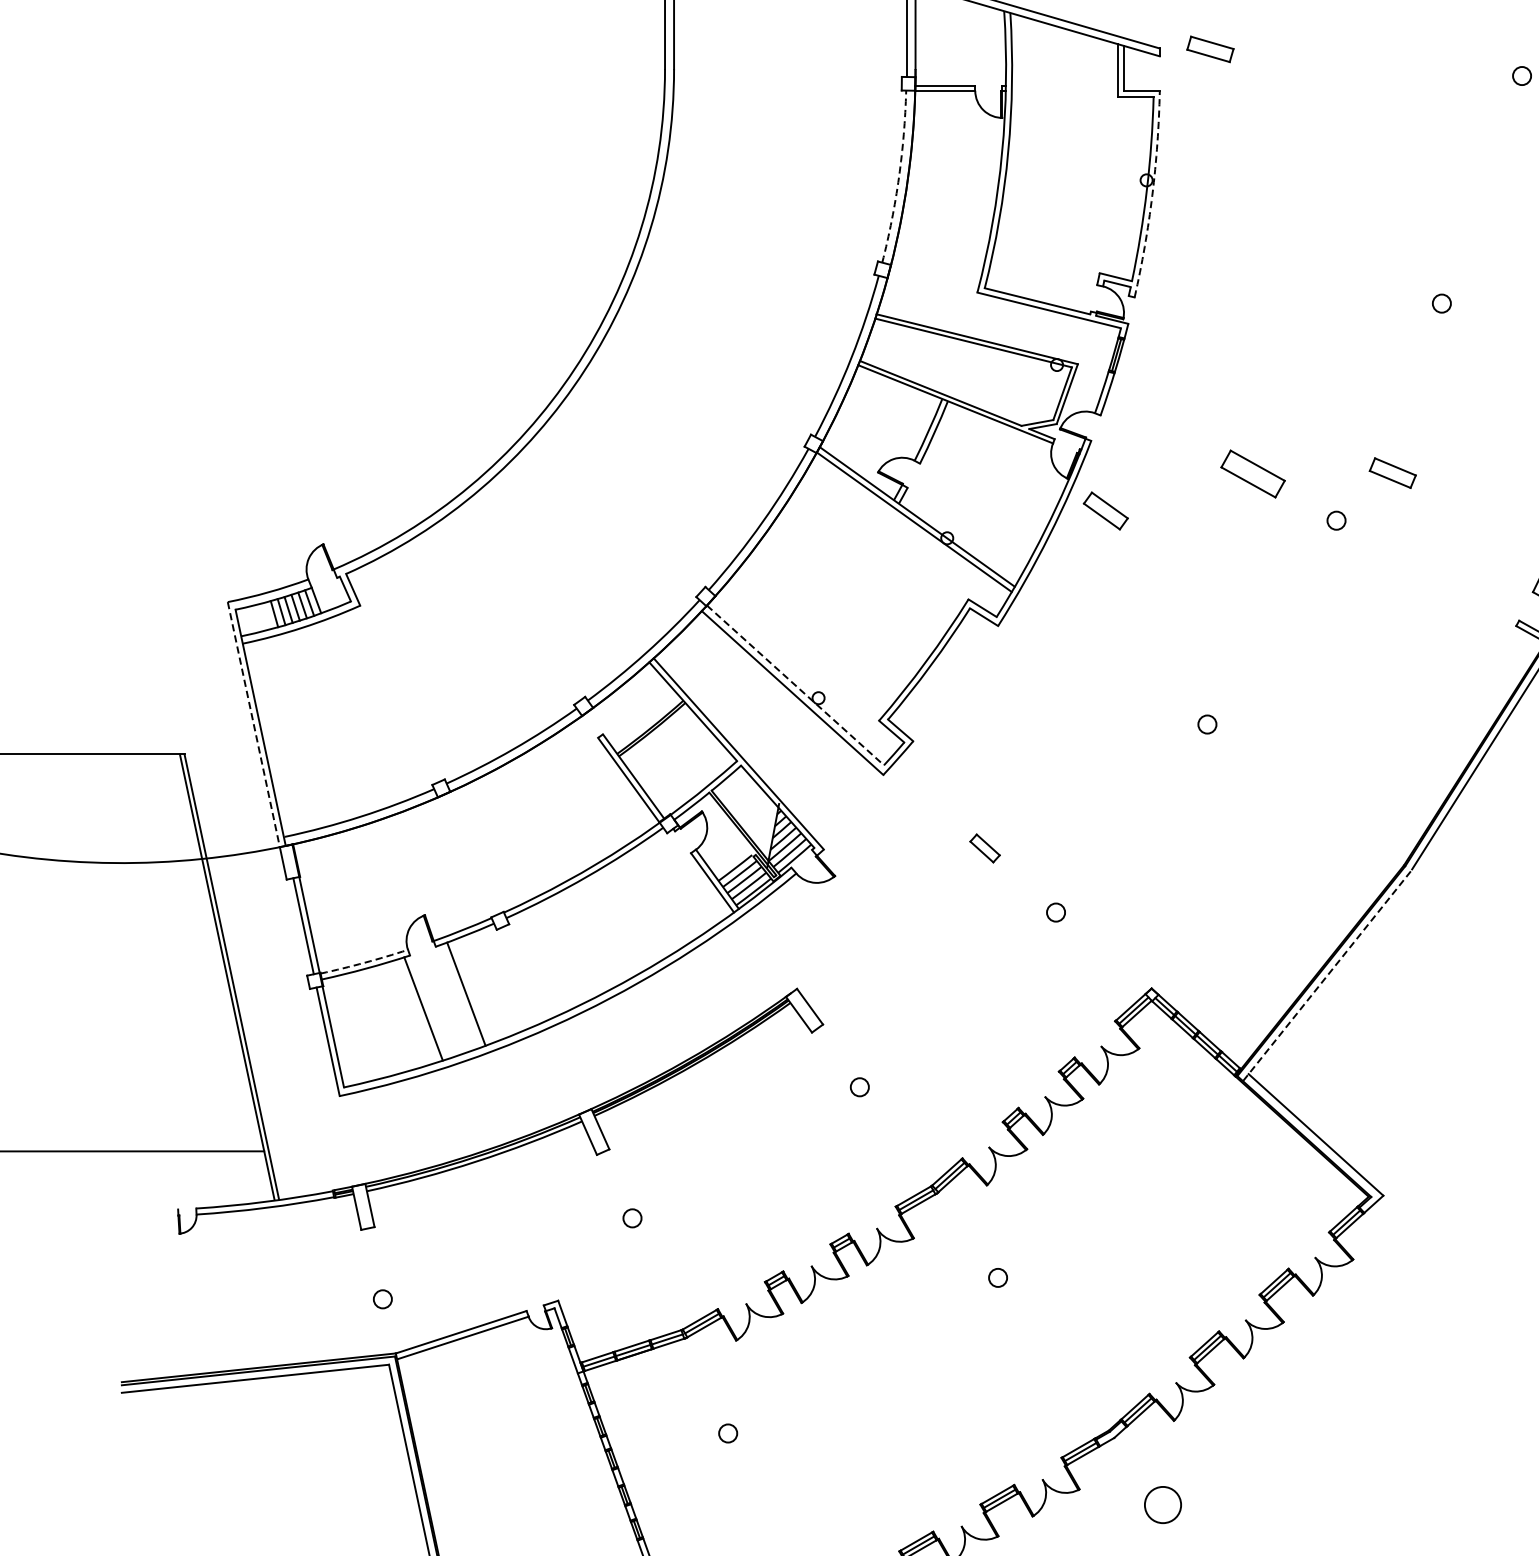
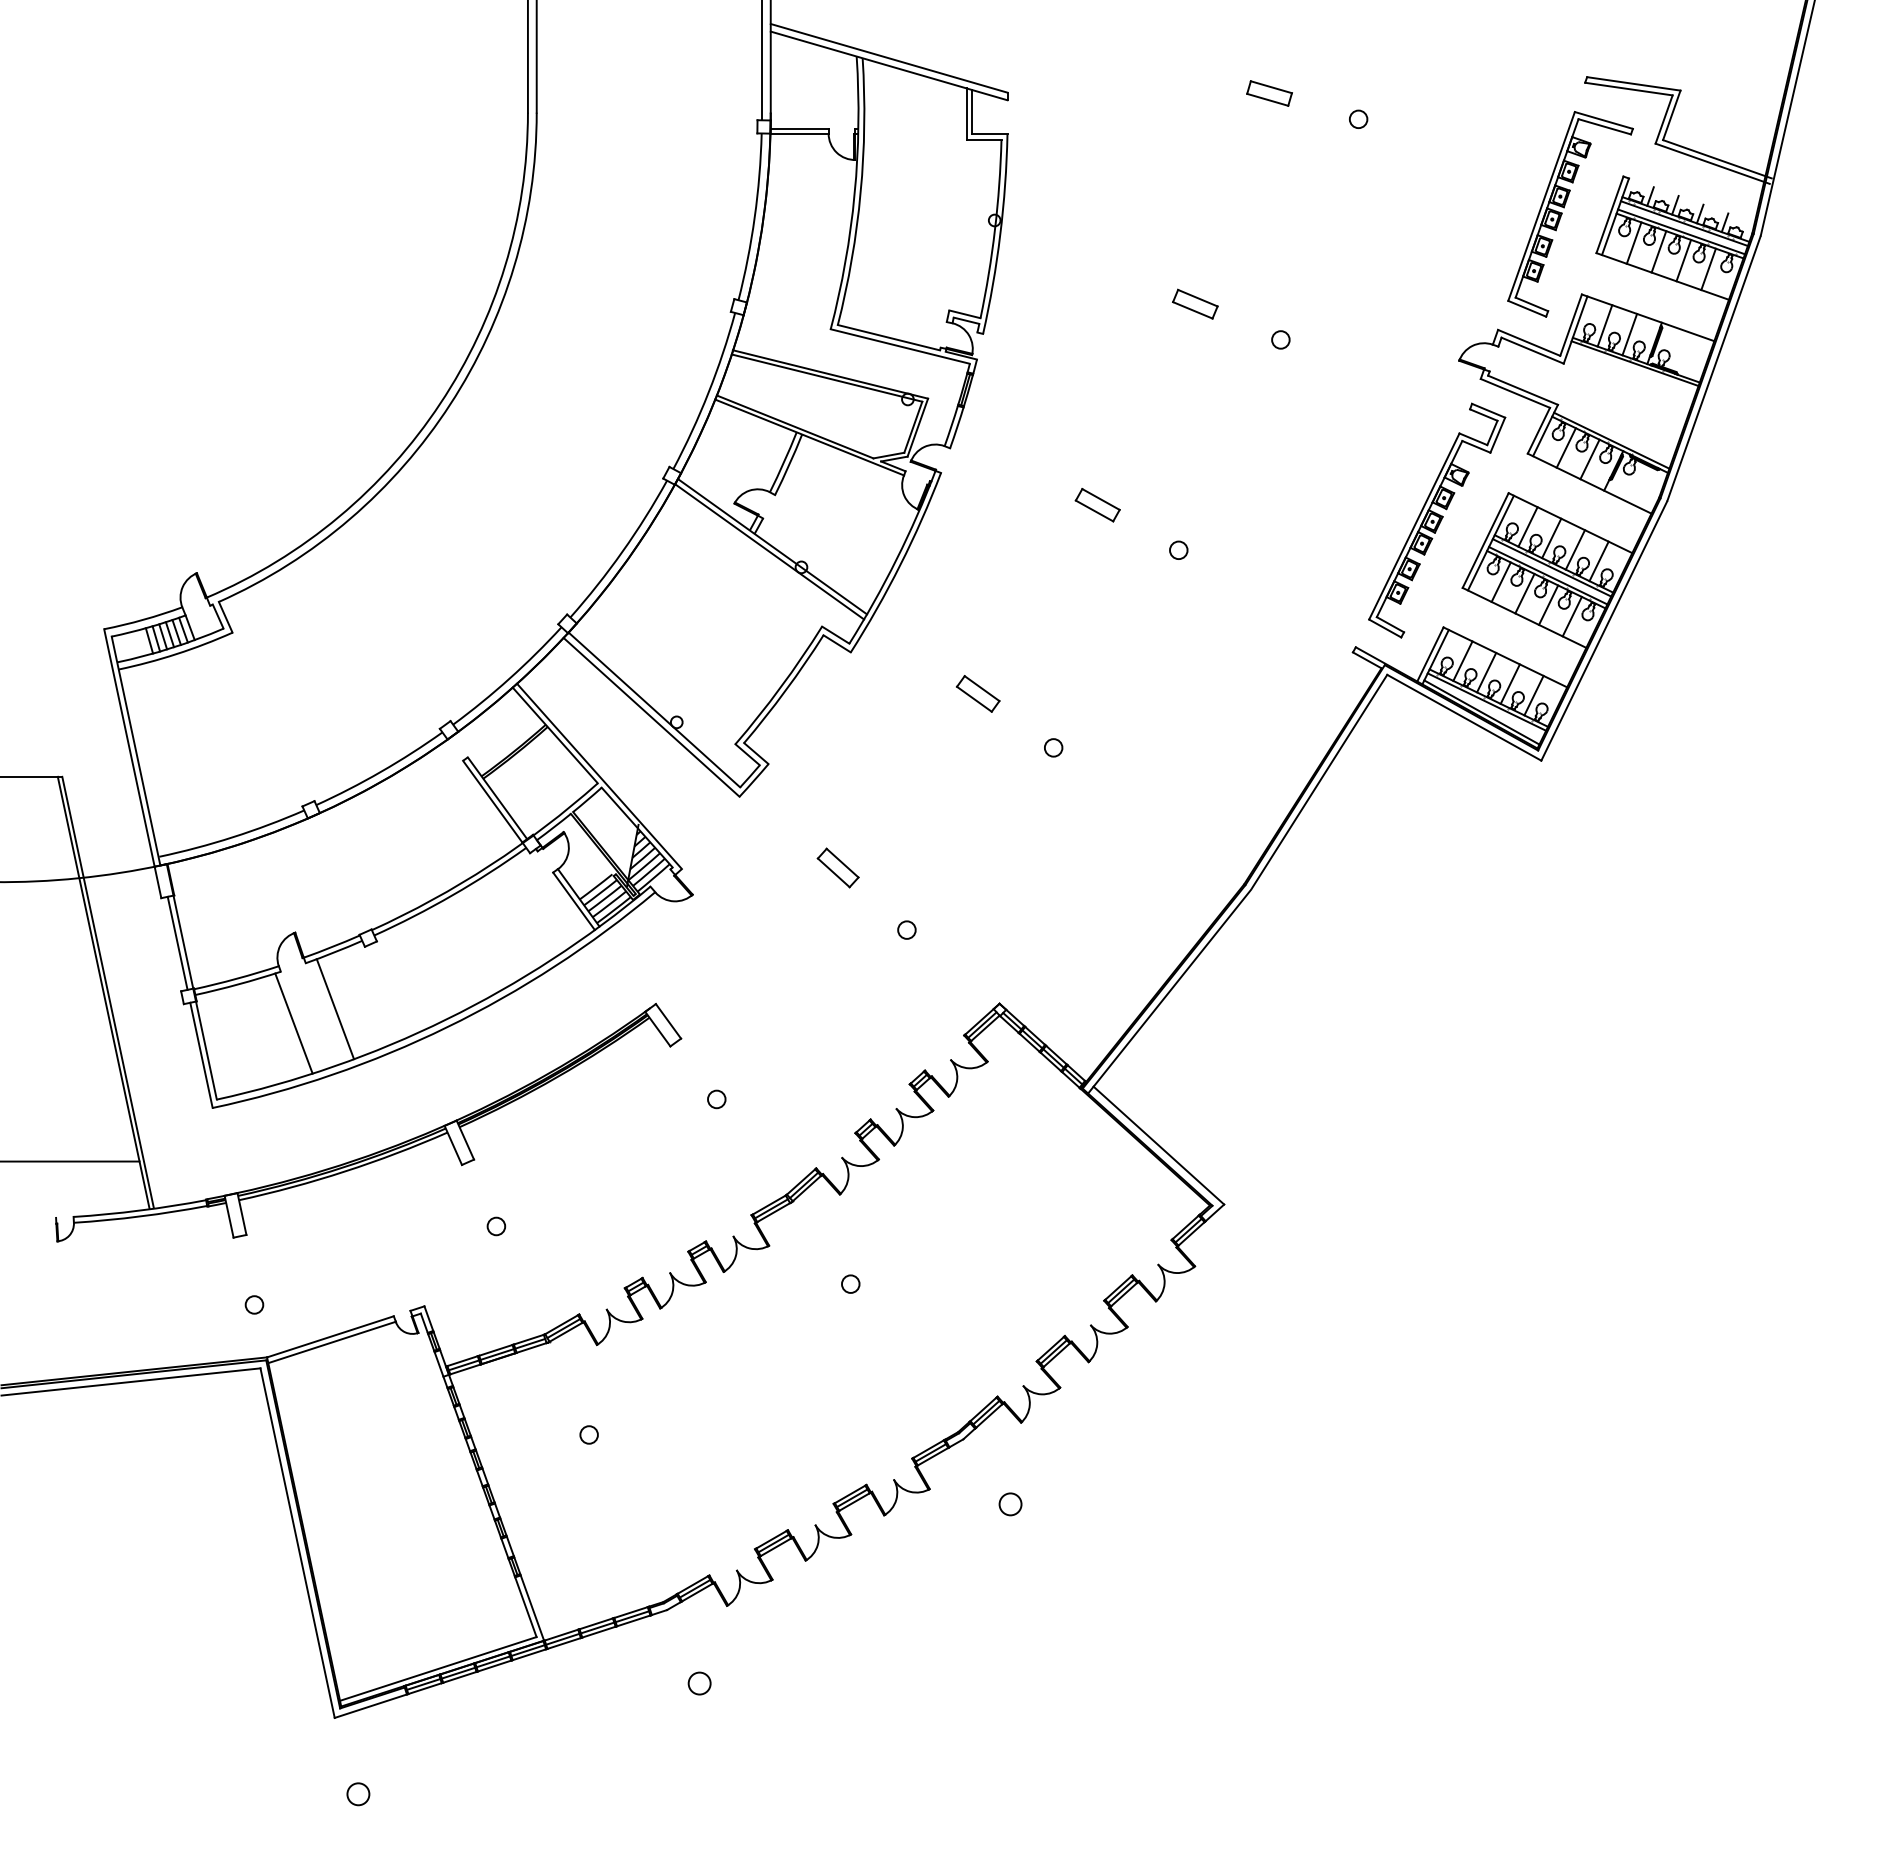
part: (1210, 49) -> (1269, 93), moved
arc: (898, 177) -> (754, 217), dashed -> solid
arc: (1152, 194) -> (1000, 234), dashed -> solid
part: (1393, 472) -> (1195, 303), moved
part: (1252, 474) -> (1097, 505), size x0.71
part: (1106, 510) -> (978, 693), moved
line: (795, 684) -> (654, 709), dashed -> solid
line: (253, 725) -> (129, 748), dashed -> solid
part: (984, 847) -> (837, 867), size x1.43
arc: (364, 962) -> (236, 978), dashed -> solid
line: (1328, 975) -> (1170, 991), dashed -> solid
circle: (1162, 1505) -> (1010, 1504), size x0.62

